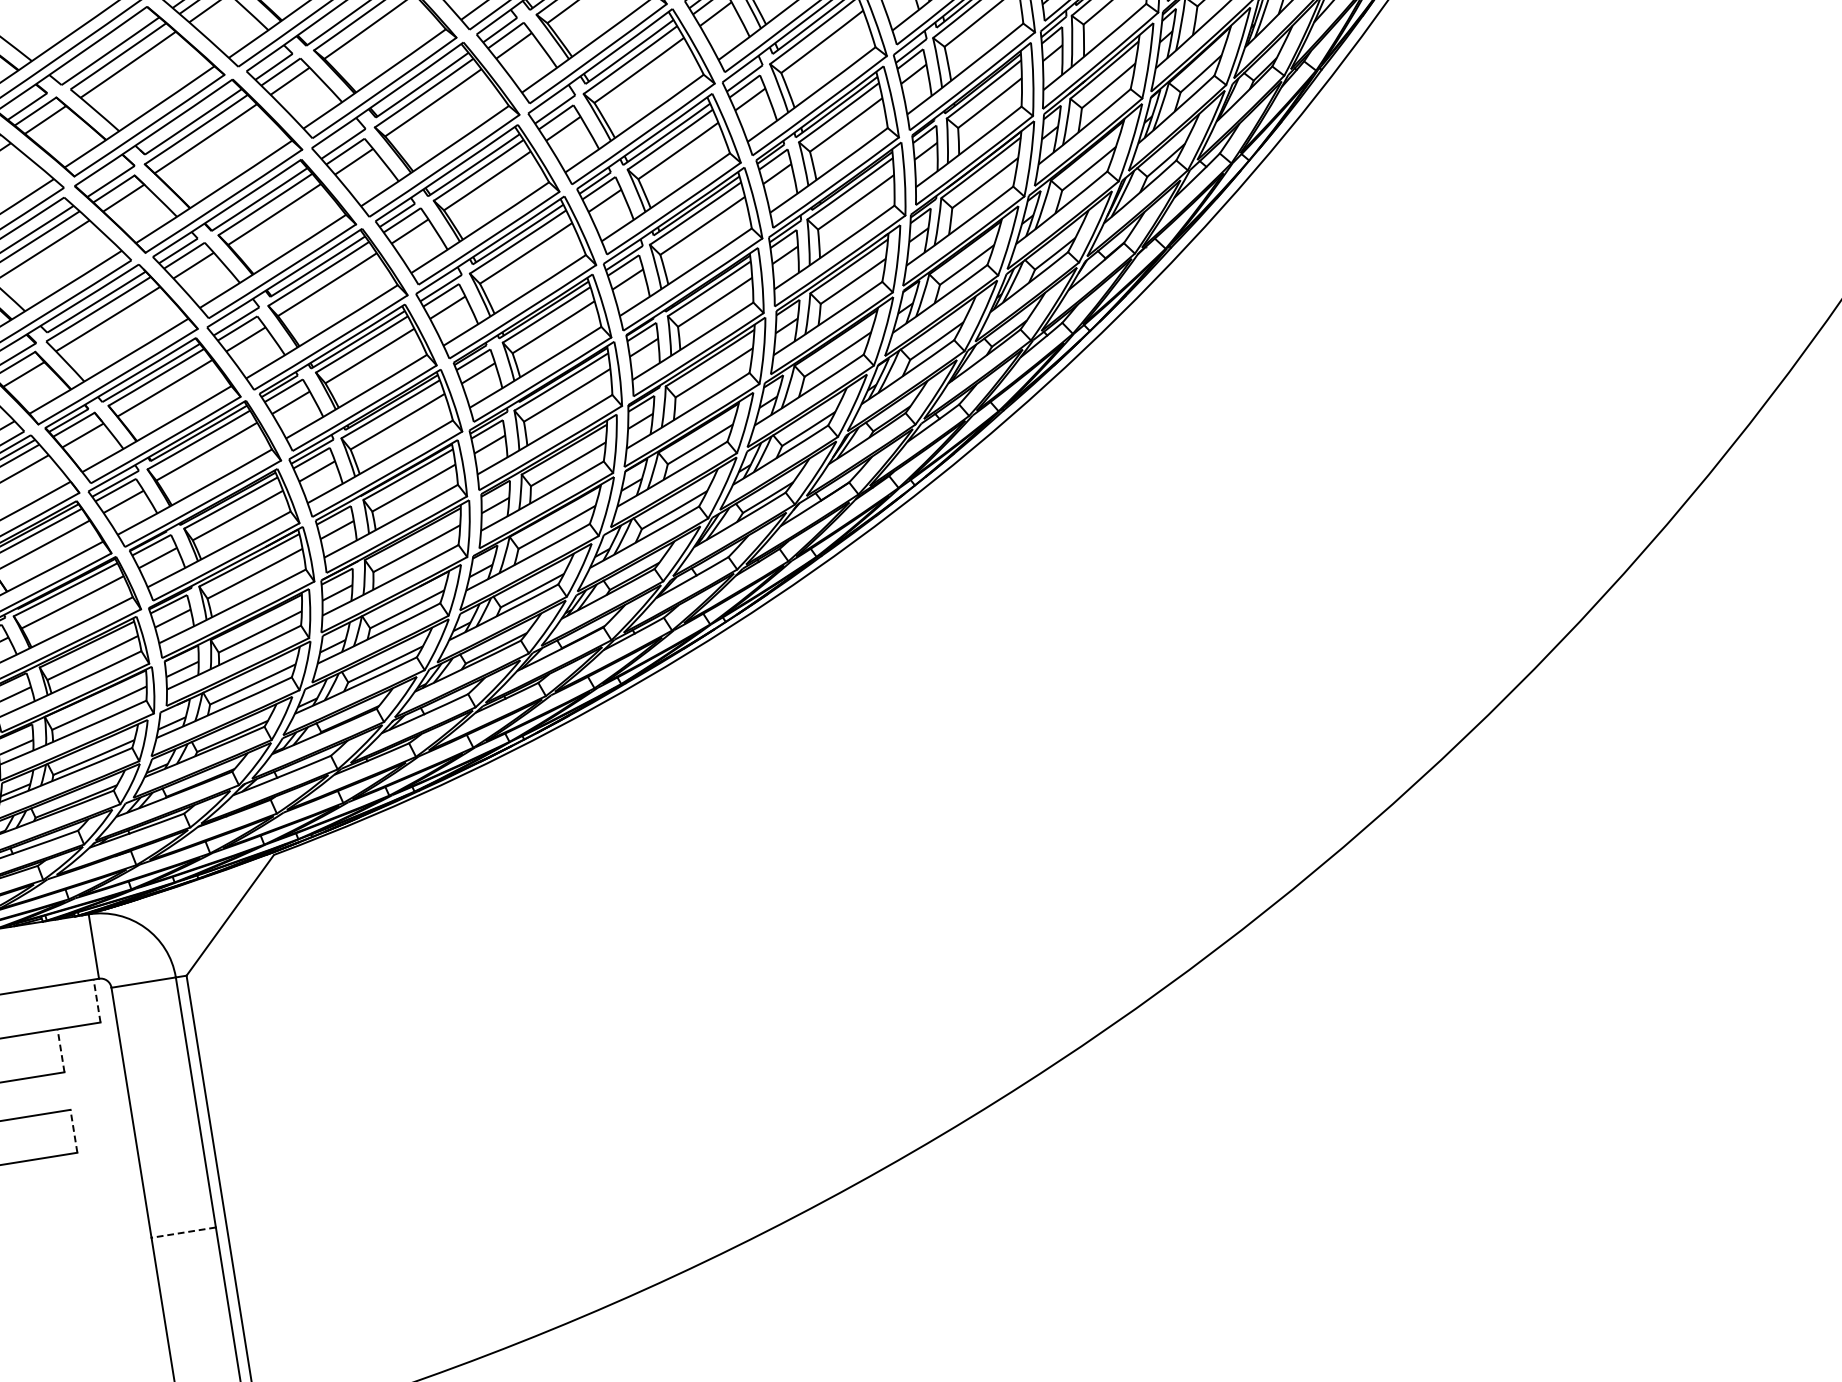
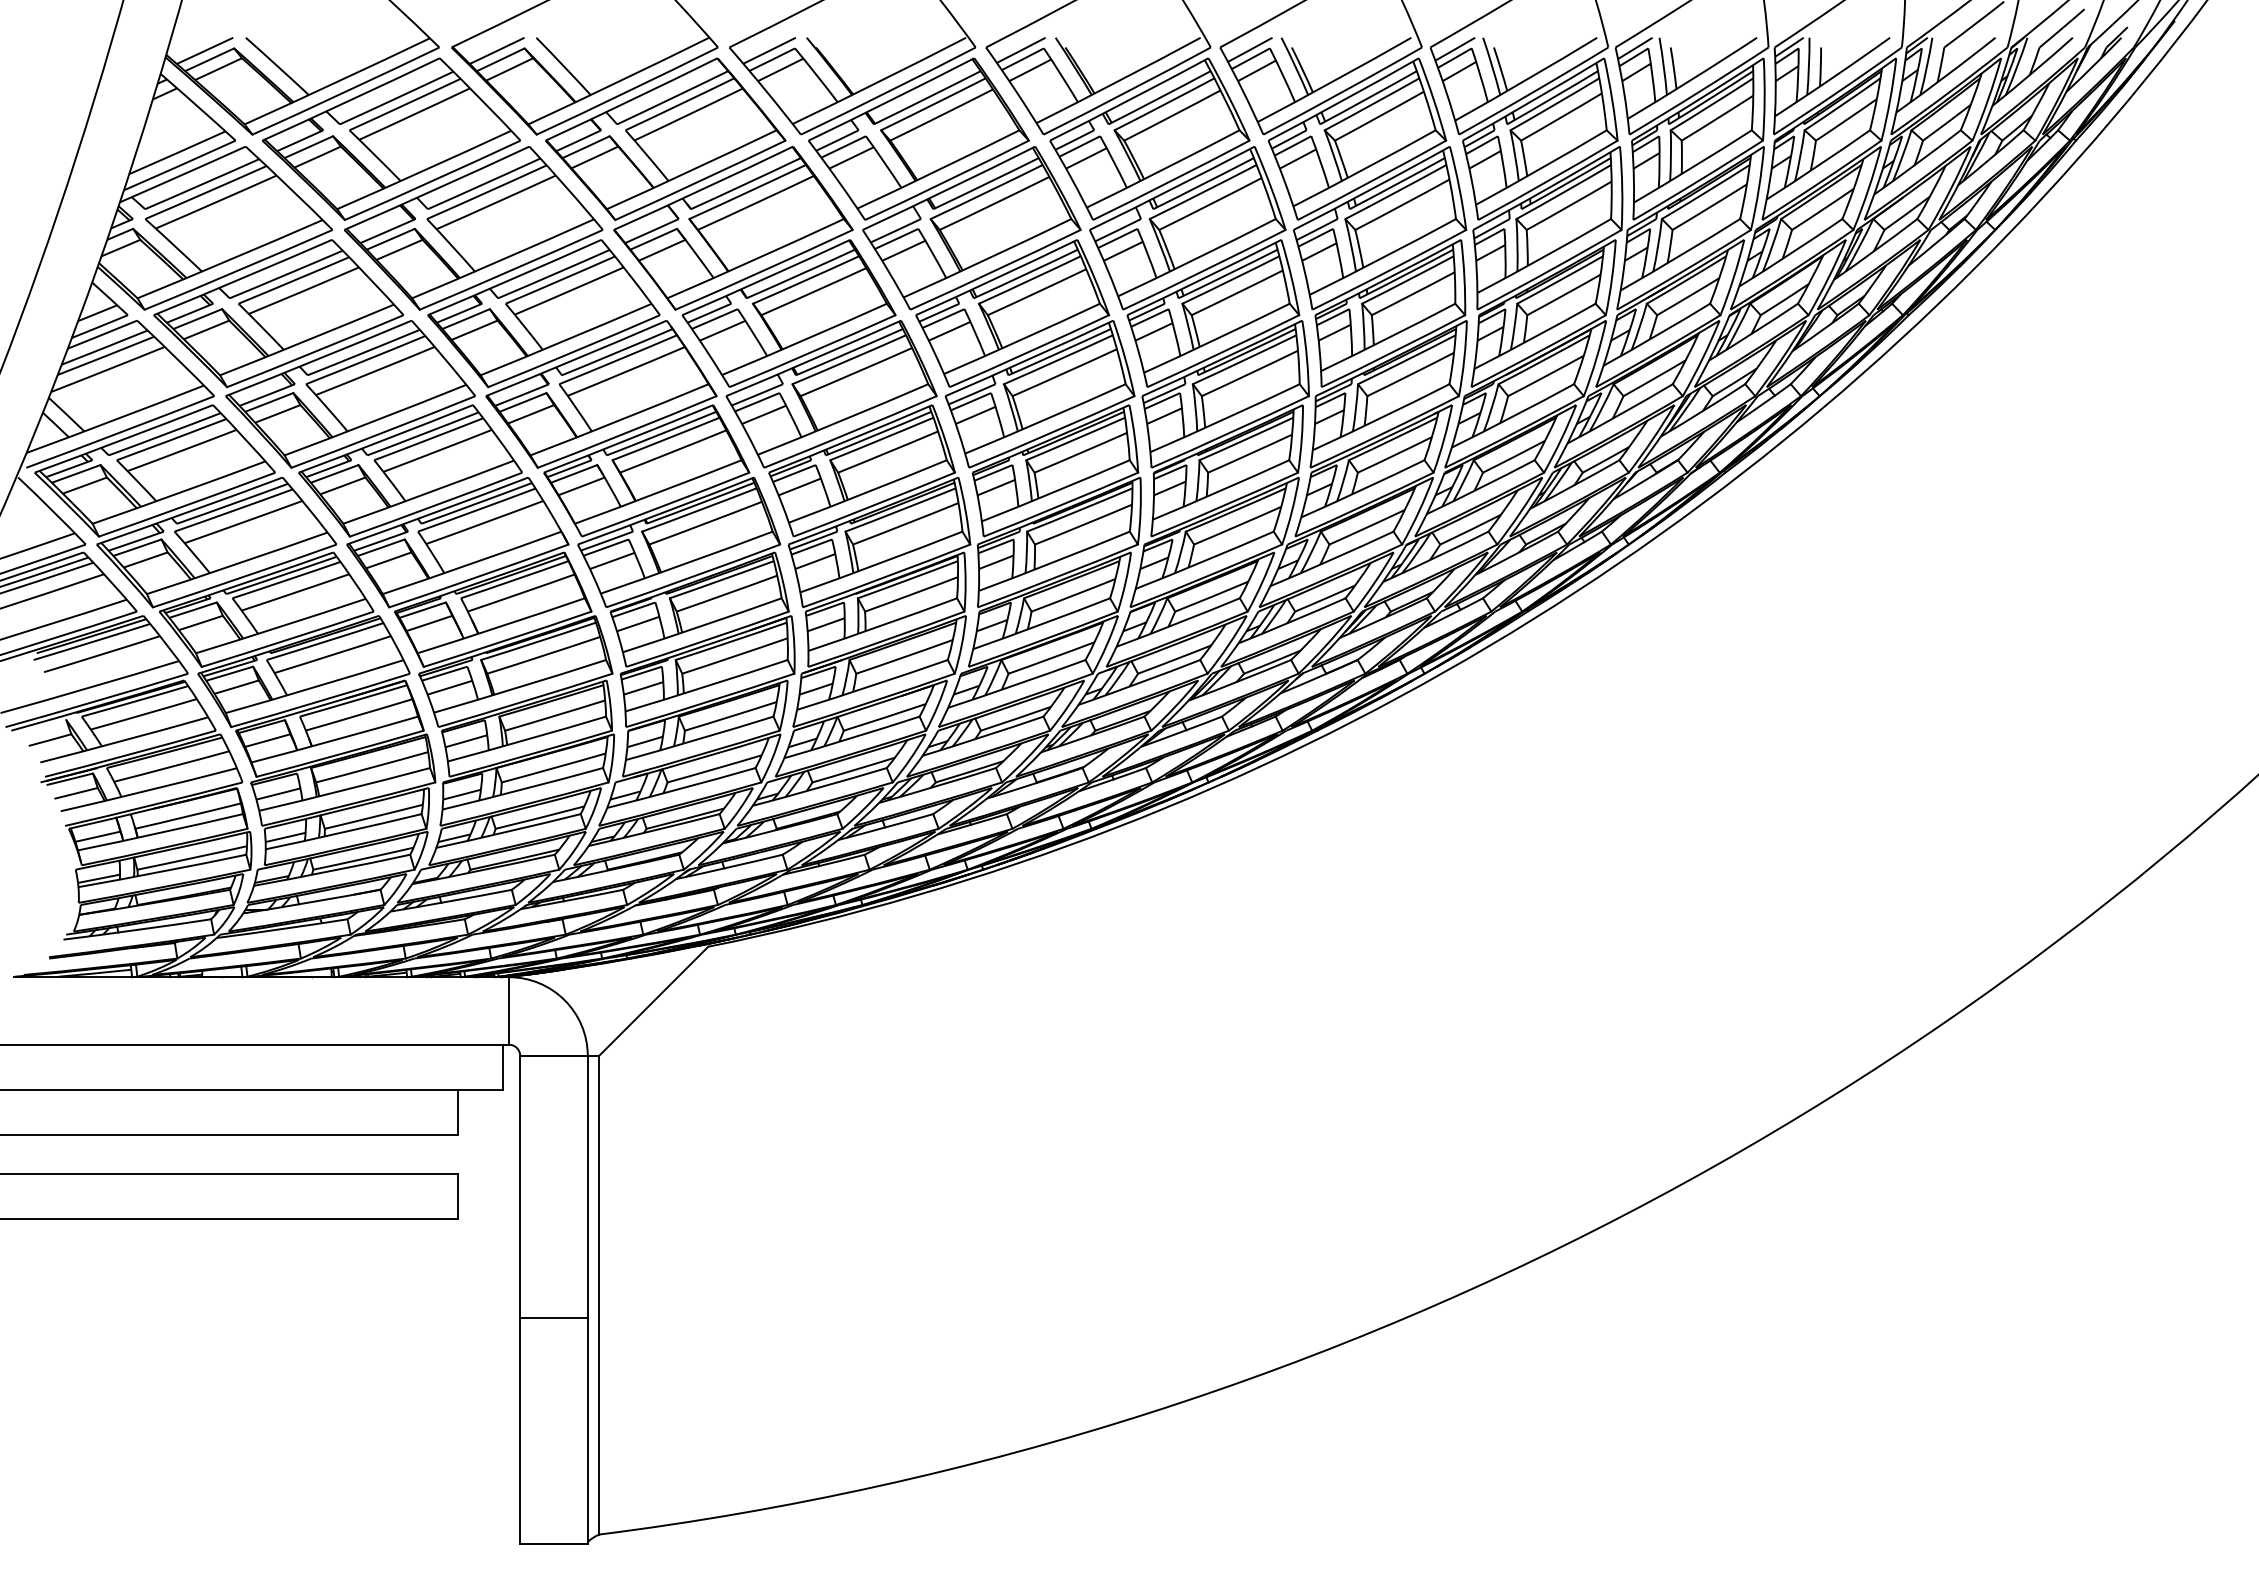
line: (97, 1001) -> (503, 1067), dashed -> solid
line: (61, 1051) -> (458, 1112), dashed -> solid
line: (74, 1131) -> (458, 1196), dashed -> solid
line: (184, 1232) -> (554, 1318), dashed -> solid

